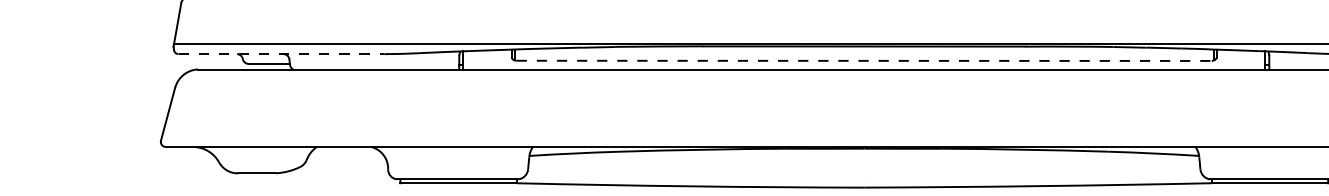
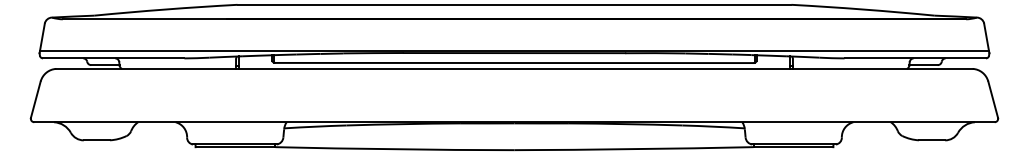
line: (281, 54) -> (113, 58), dashed -> solid
line: (864, 61) -> (514, 63), dashed -> solid

